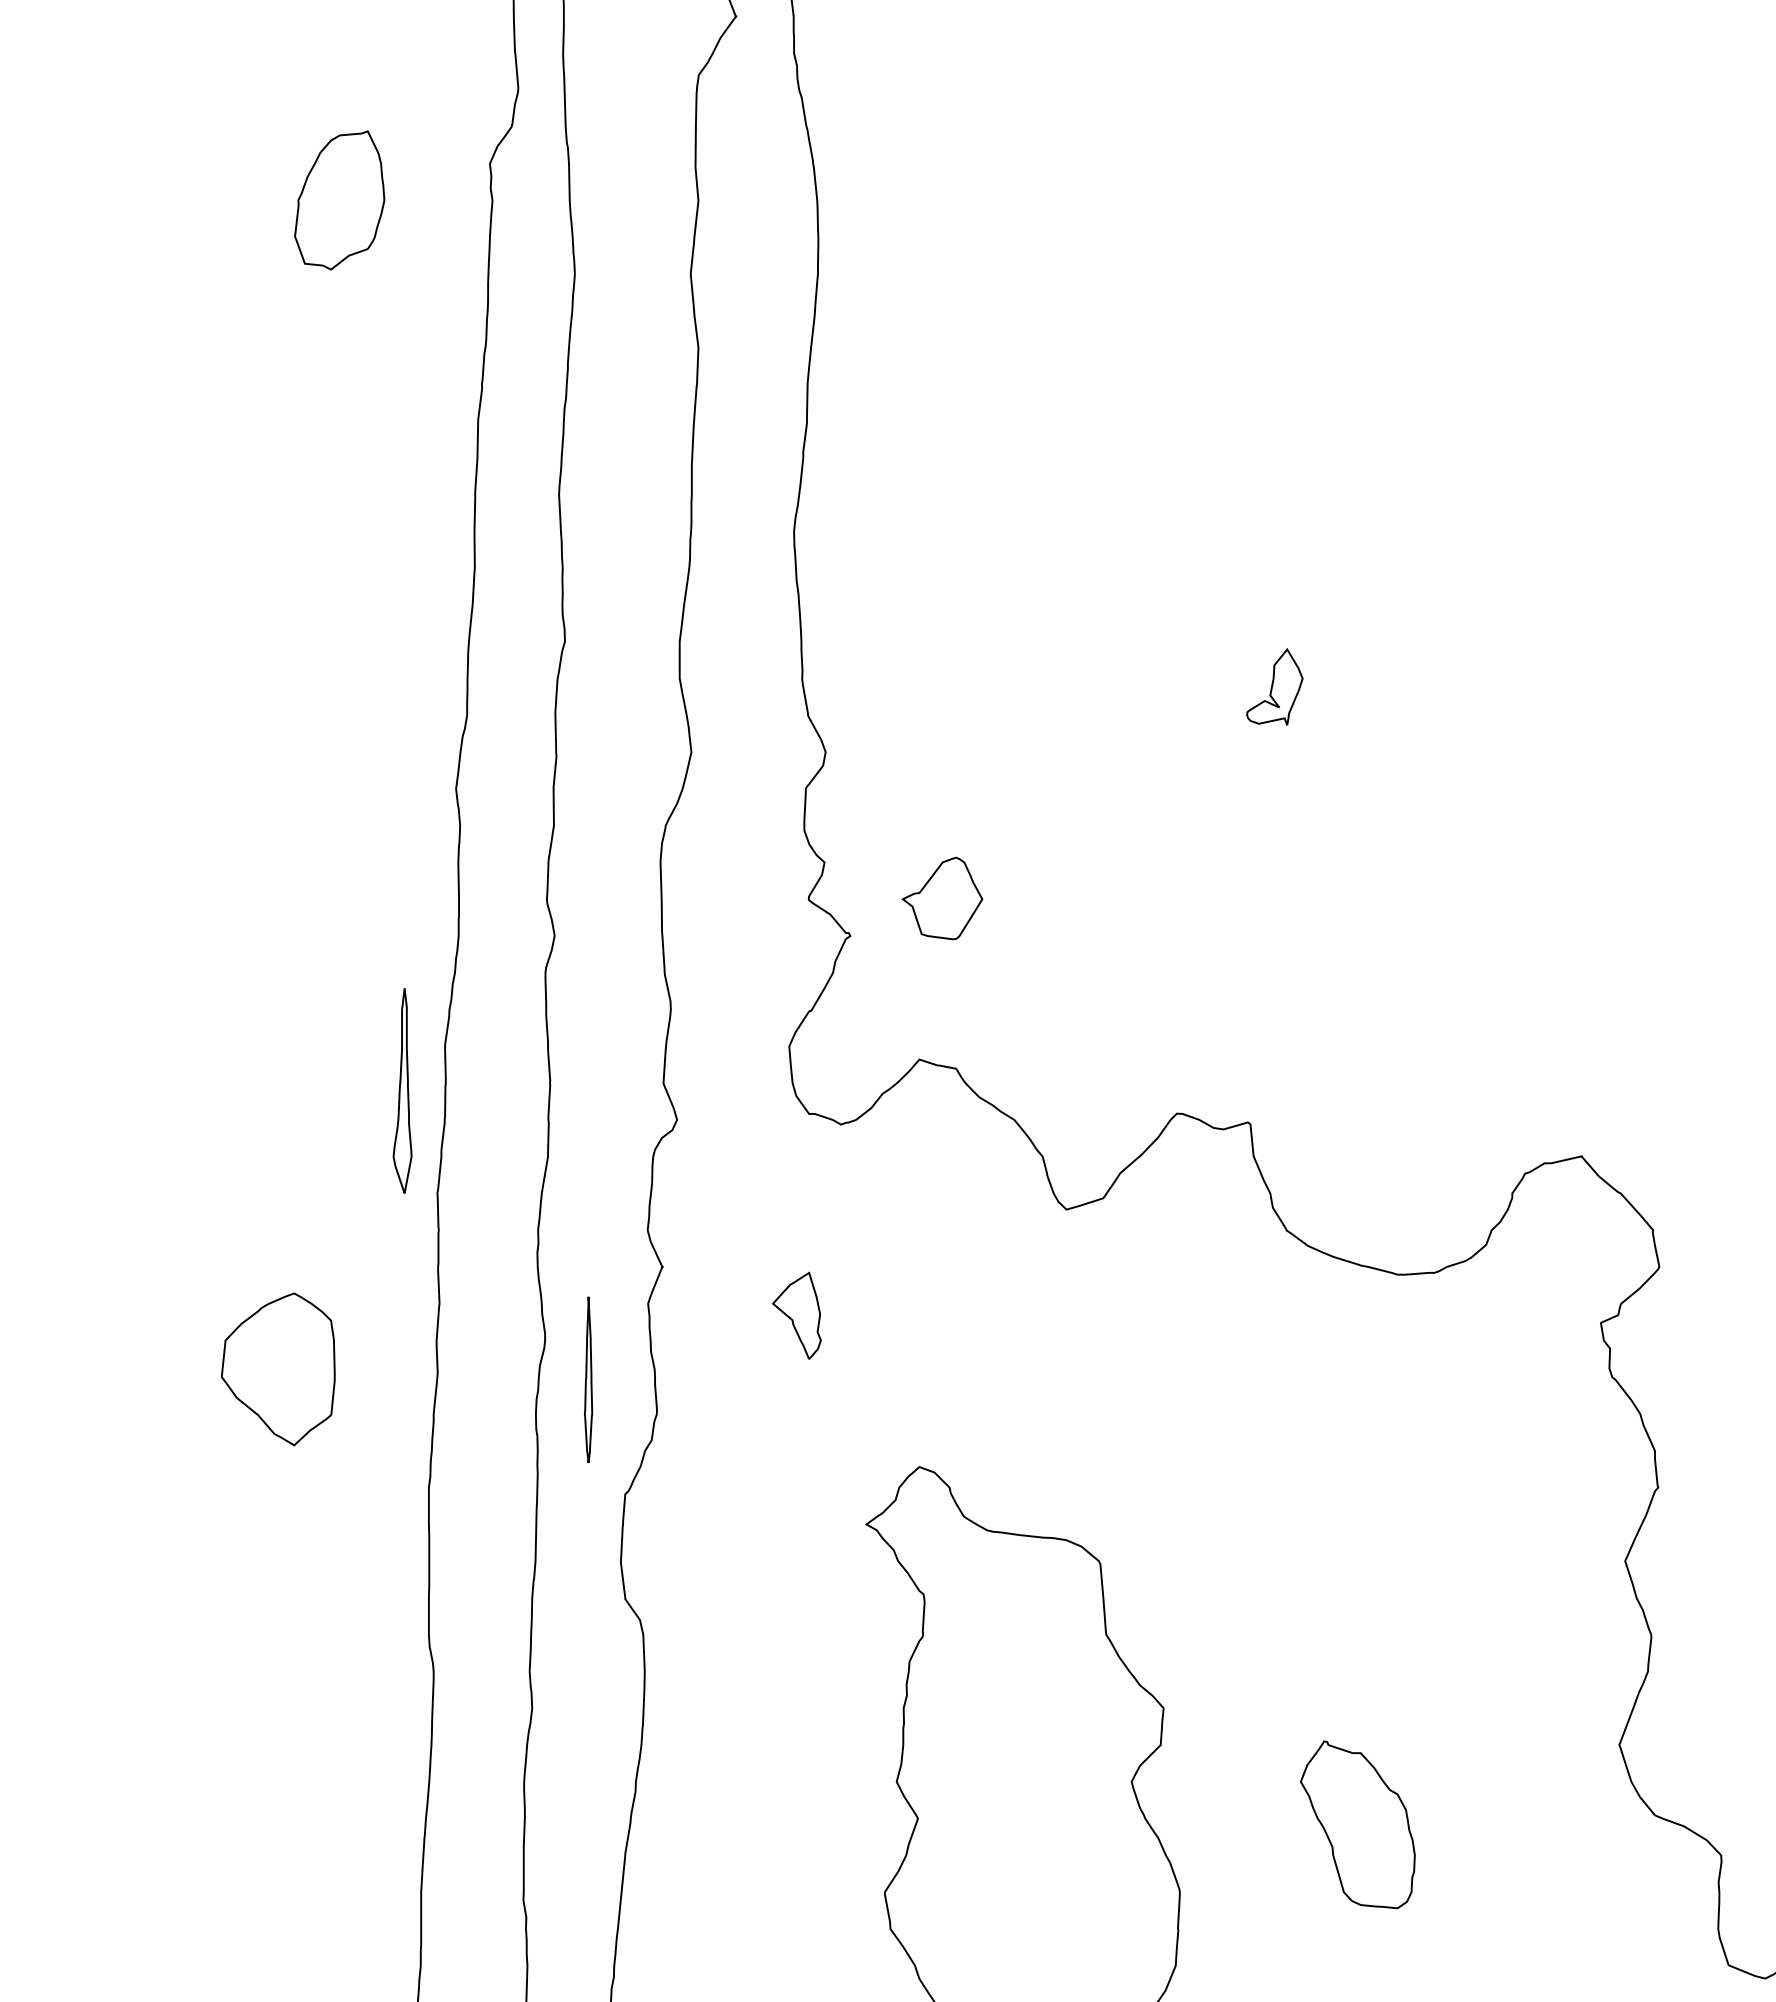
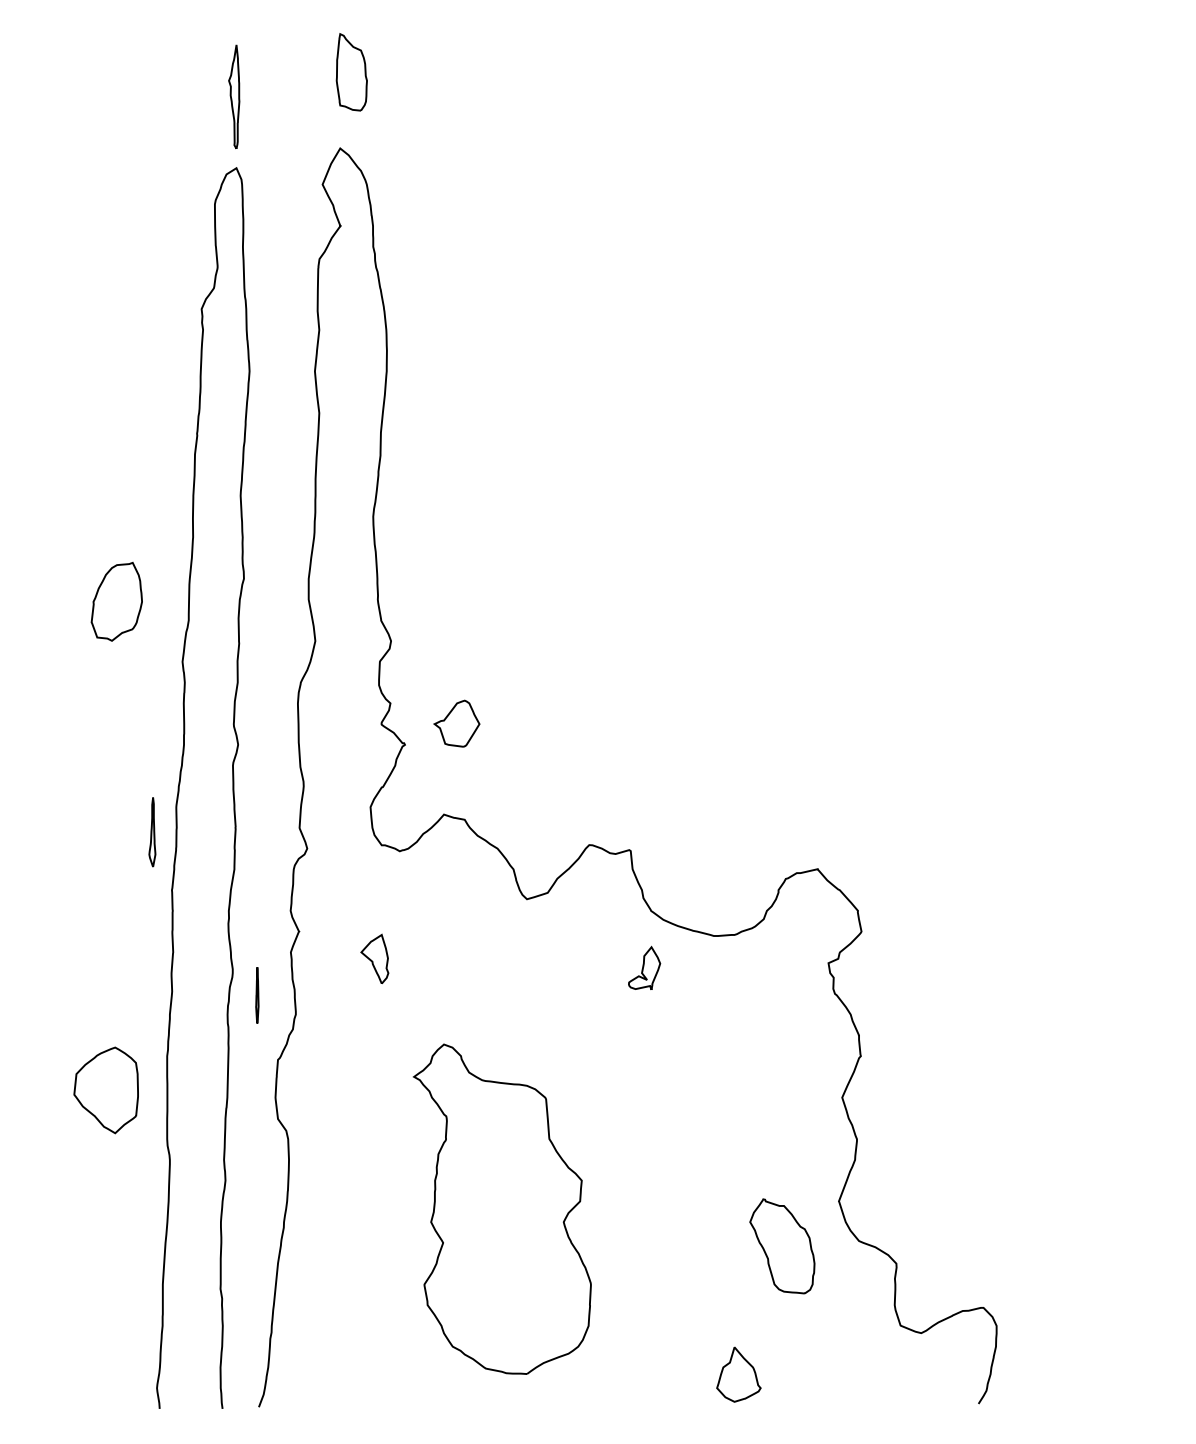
part: (339, 199) -> (116, 601), moved
part: (1274, 685) -> (644, 967), moved
part: (402, 1091) -> (152, 832), size x0.6
part: (277, 1369) -> (105, 1090), moved
part: (588, 1380) -> (257, 995), size x0.6
part: (1358, 1824) -> (782, 1246), moved

